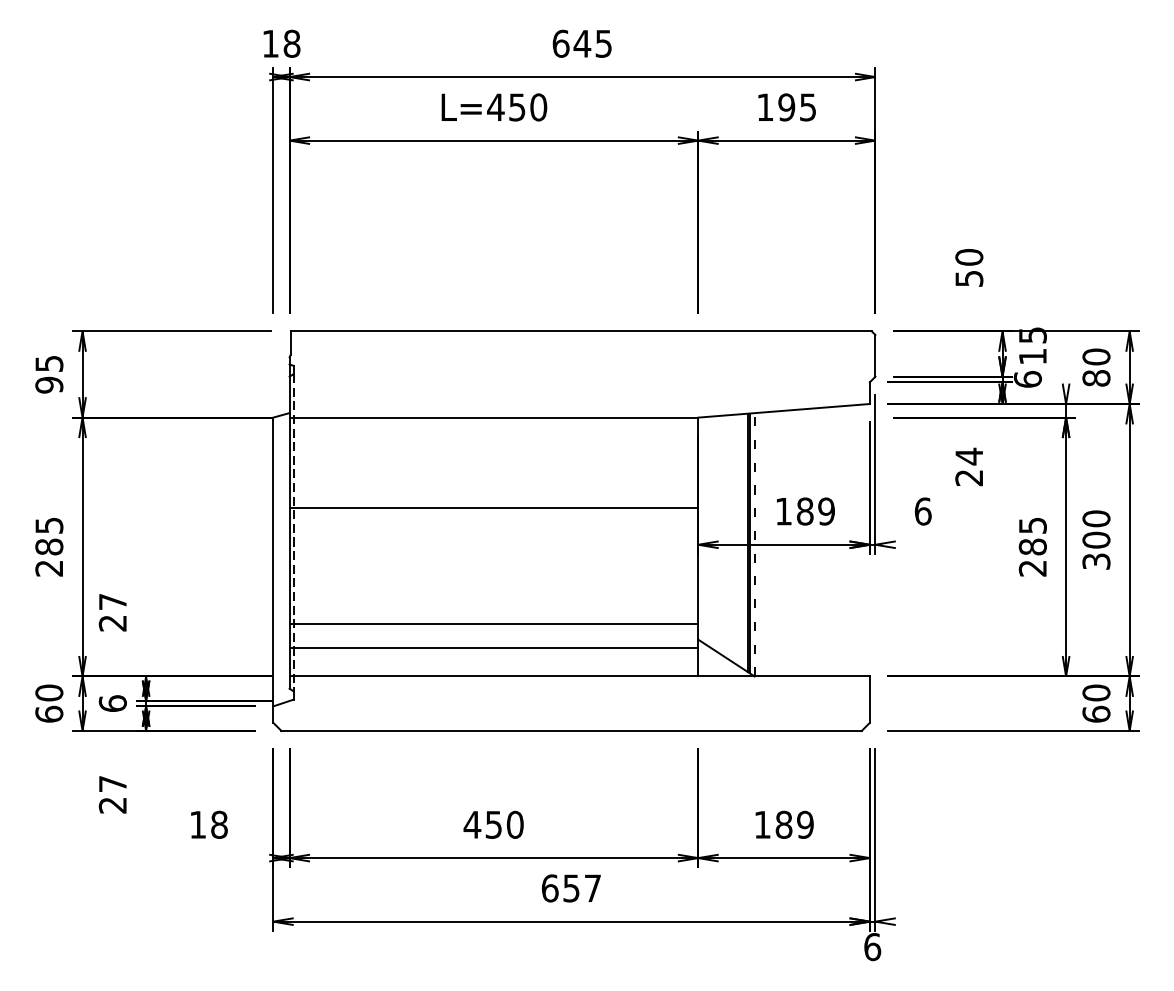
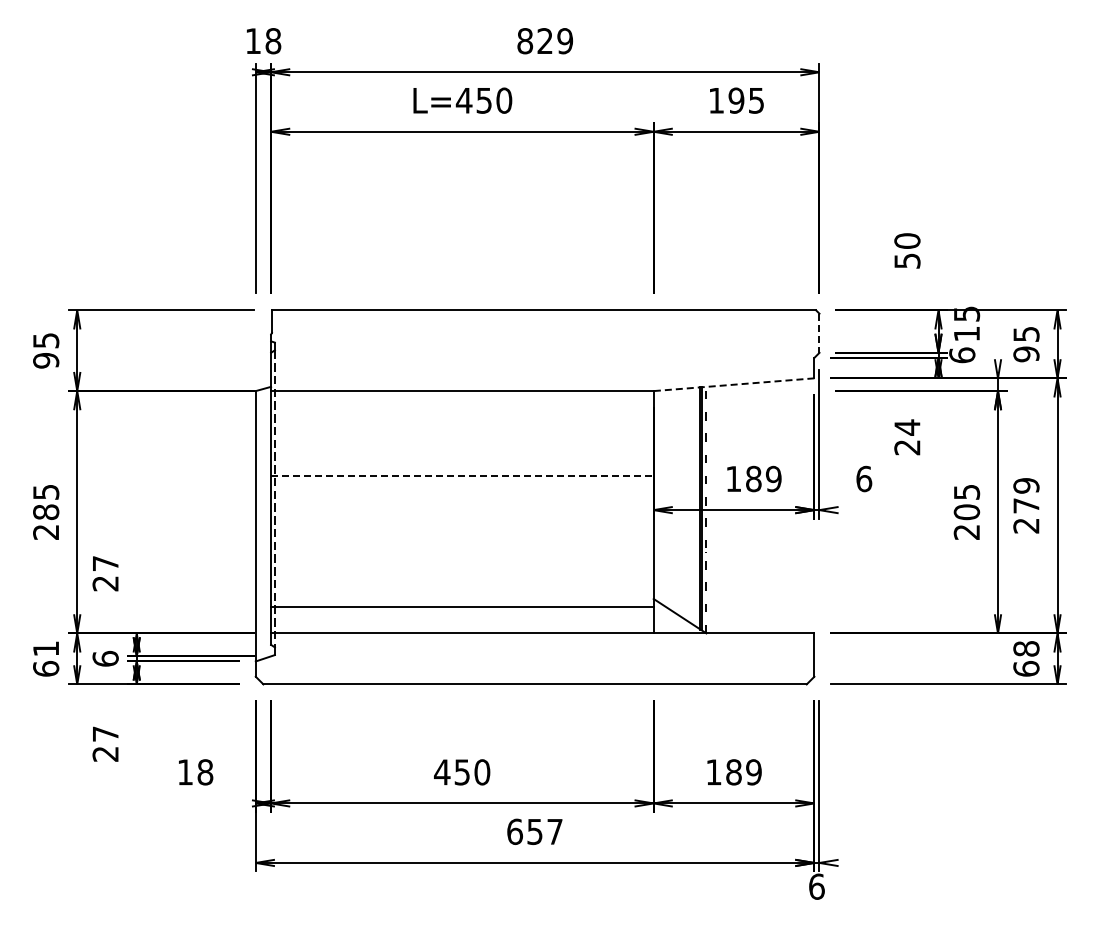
text: (582, 44) -> (545, 41), 645 -> 829
line: (875, 356) -> (819, 333), solid -> dashed
text: (1096, 367) -> (1026, 344), 80 -> 95
line: (784, 410) -> (734, 384), solid -> dashed
line: (494, 508) -> (462, 476), solid -> dashed
text: (1096, 539) -> (1026, 505), 300 -> 279
text: (1032, 547) -> (966, 512), 285 -> 205
line: (494, 623) -> (462, 583), removed
text: (49, 692) -> (46, 648), 60 -> 61
text: (1096, 692) -> (1026, 648), 60 -> 68

